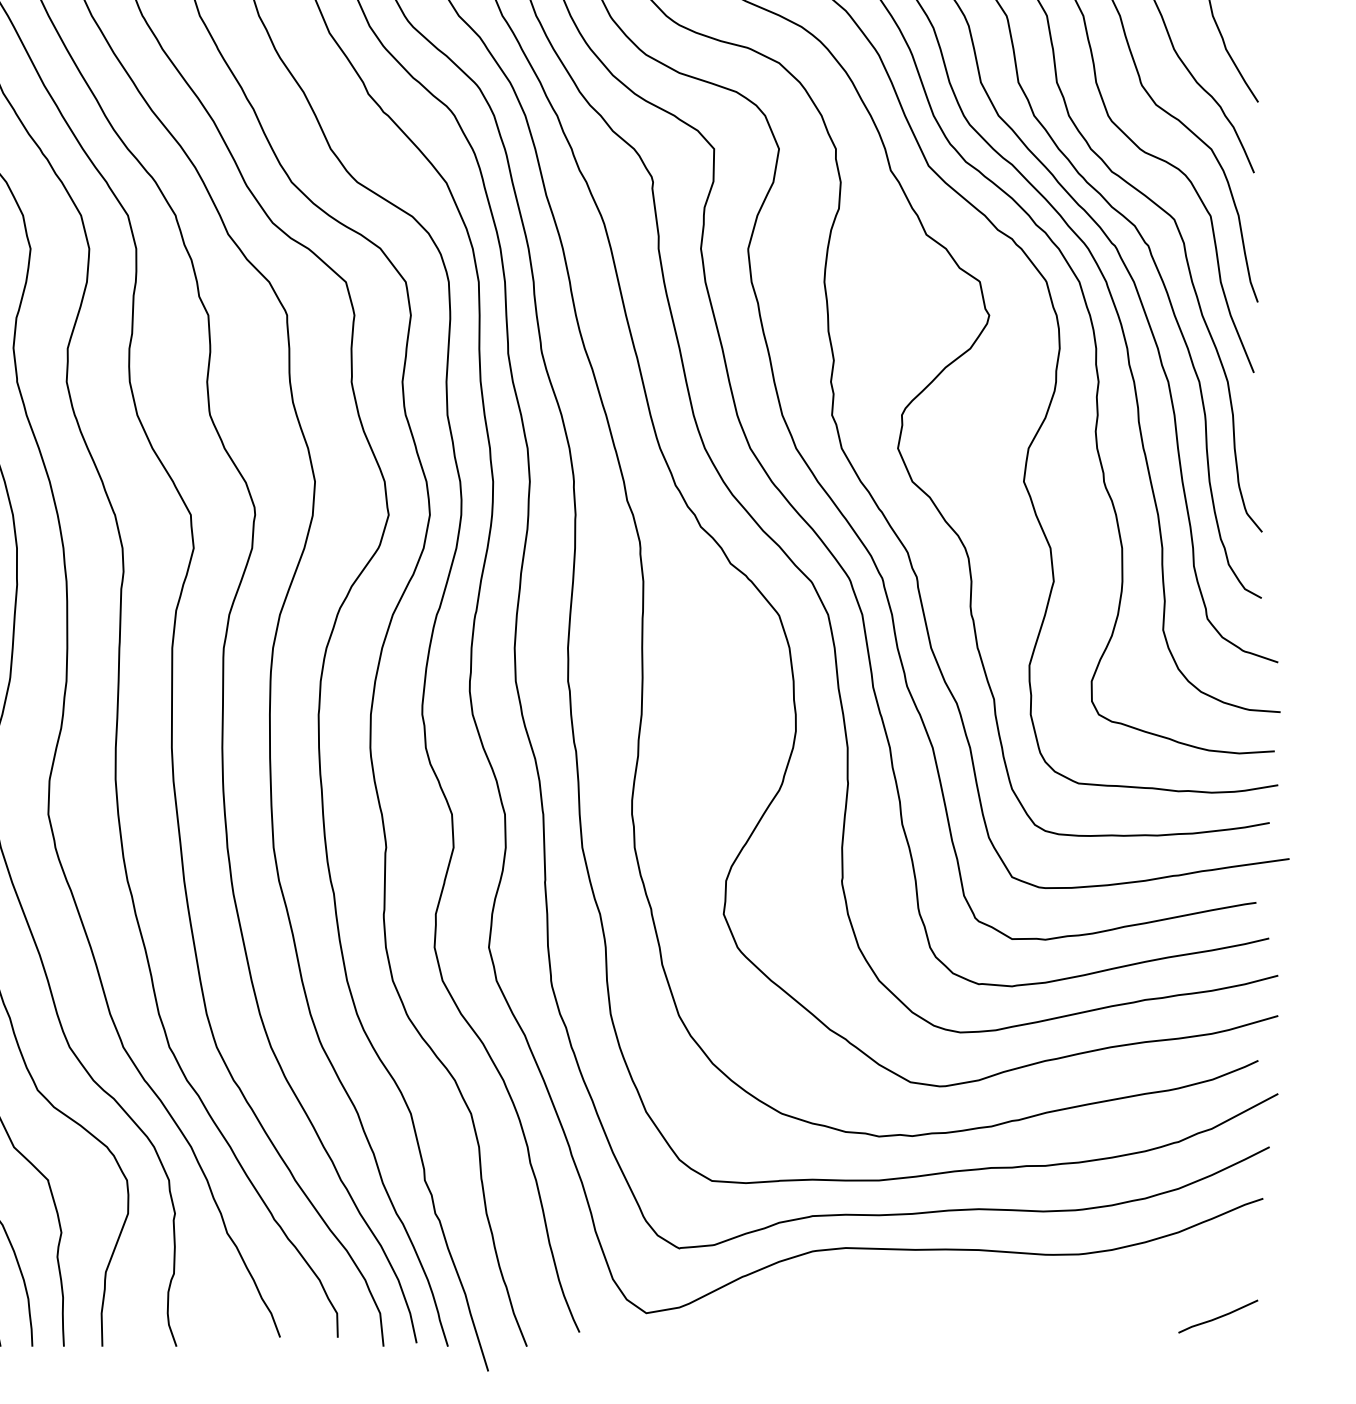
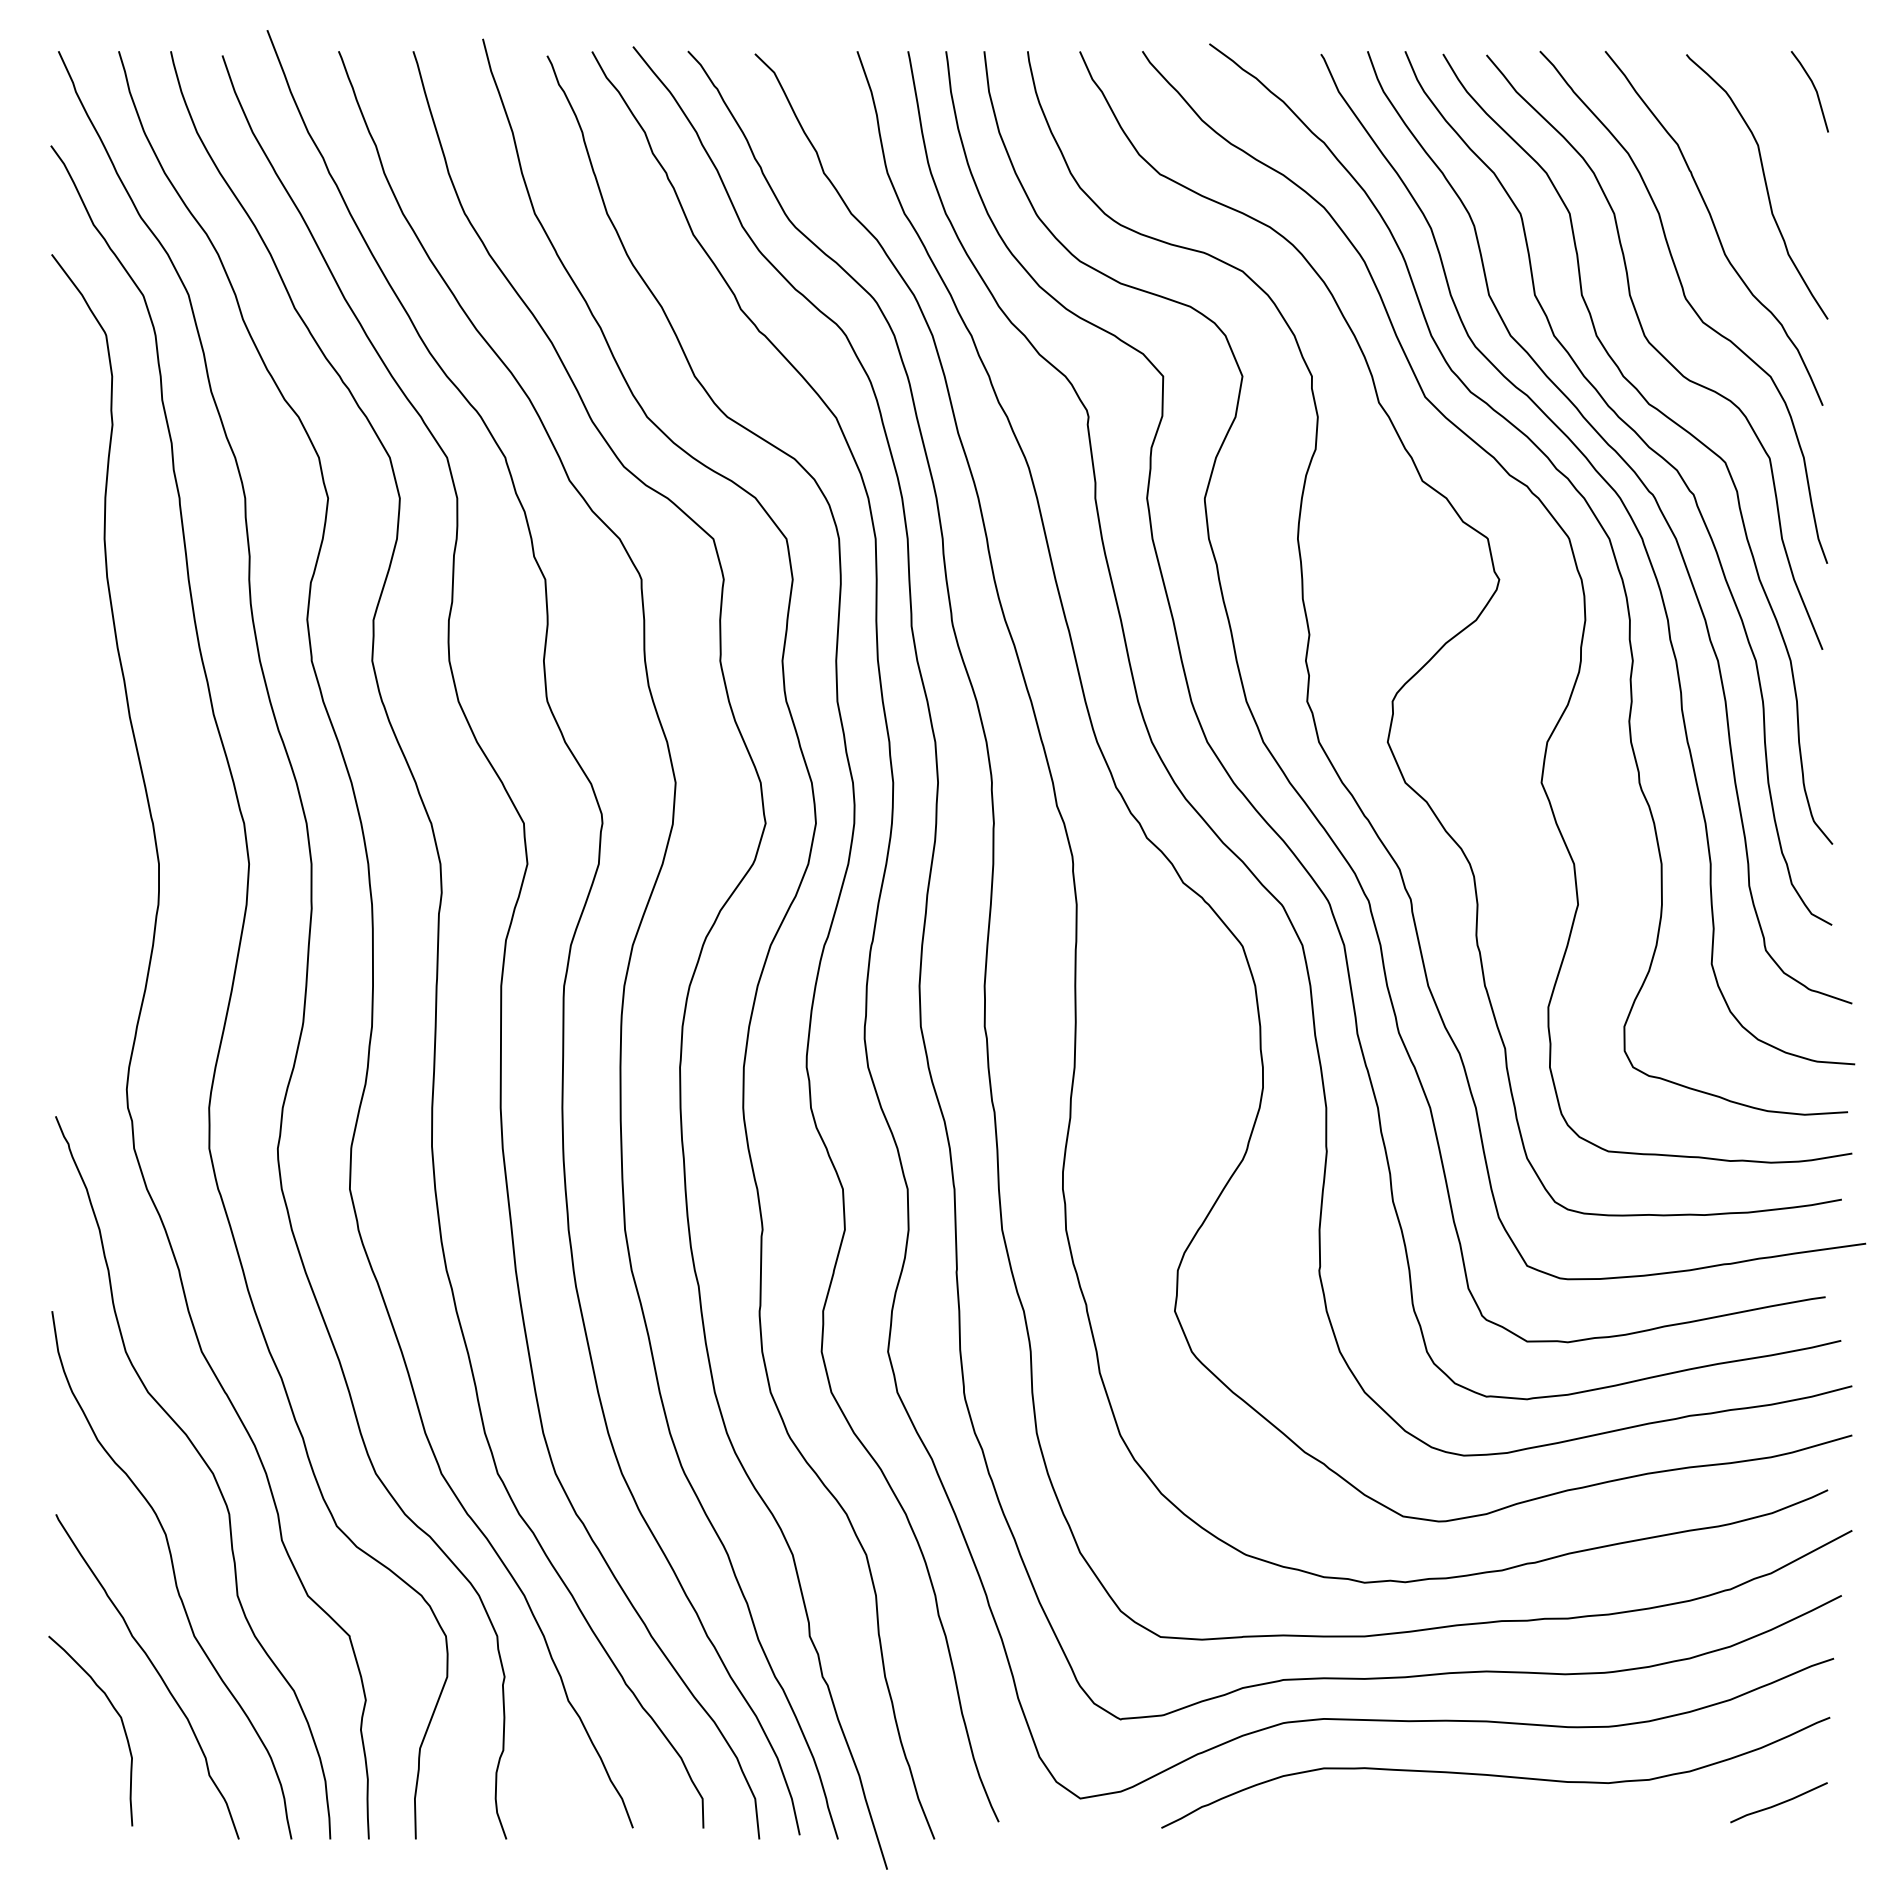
curve: (986, 1293) -> (1495, 1774), added

